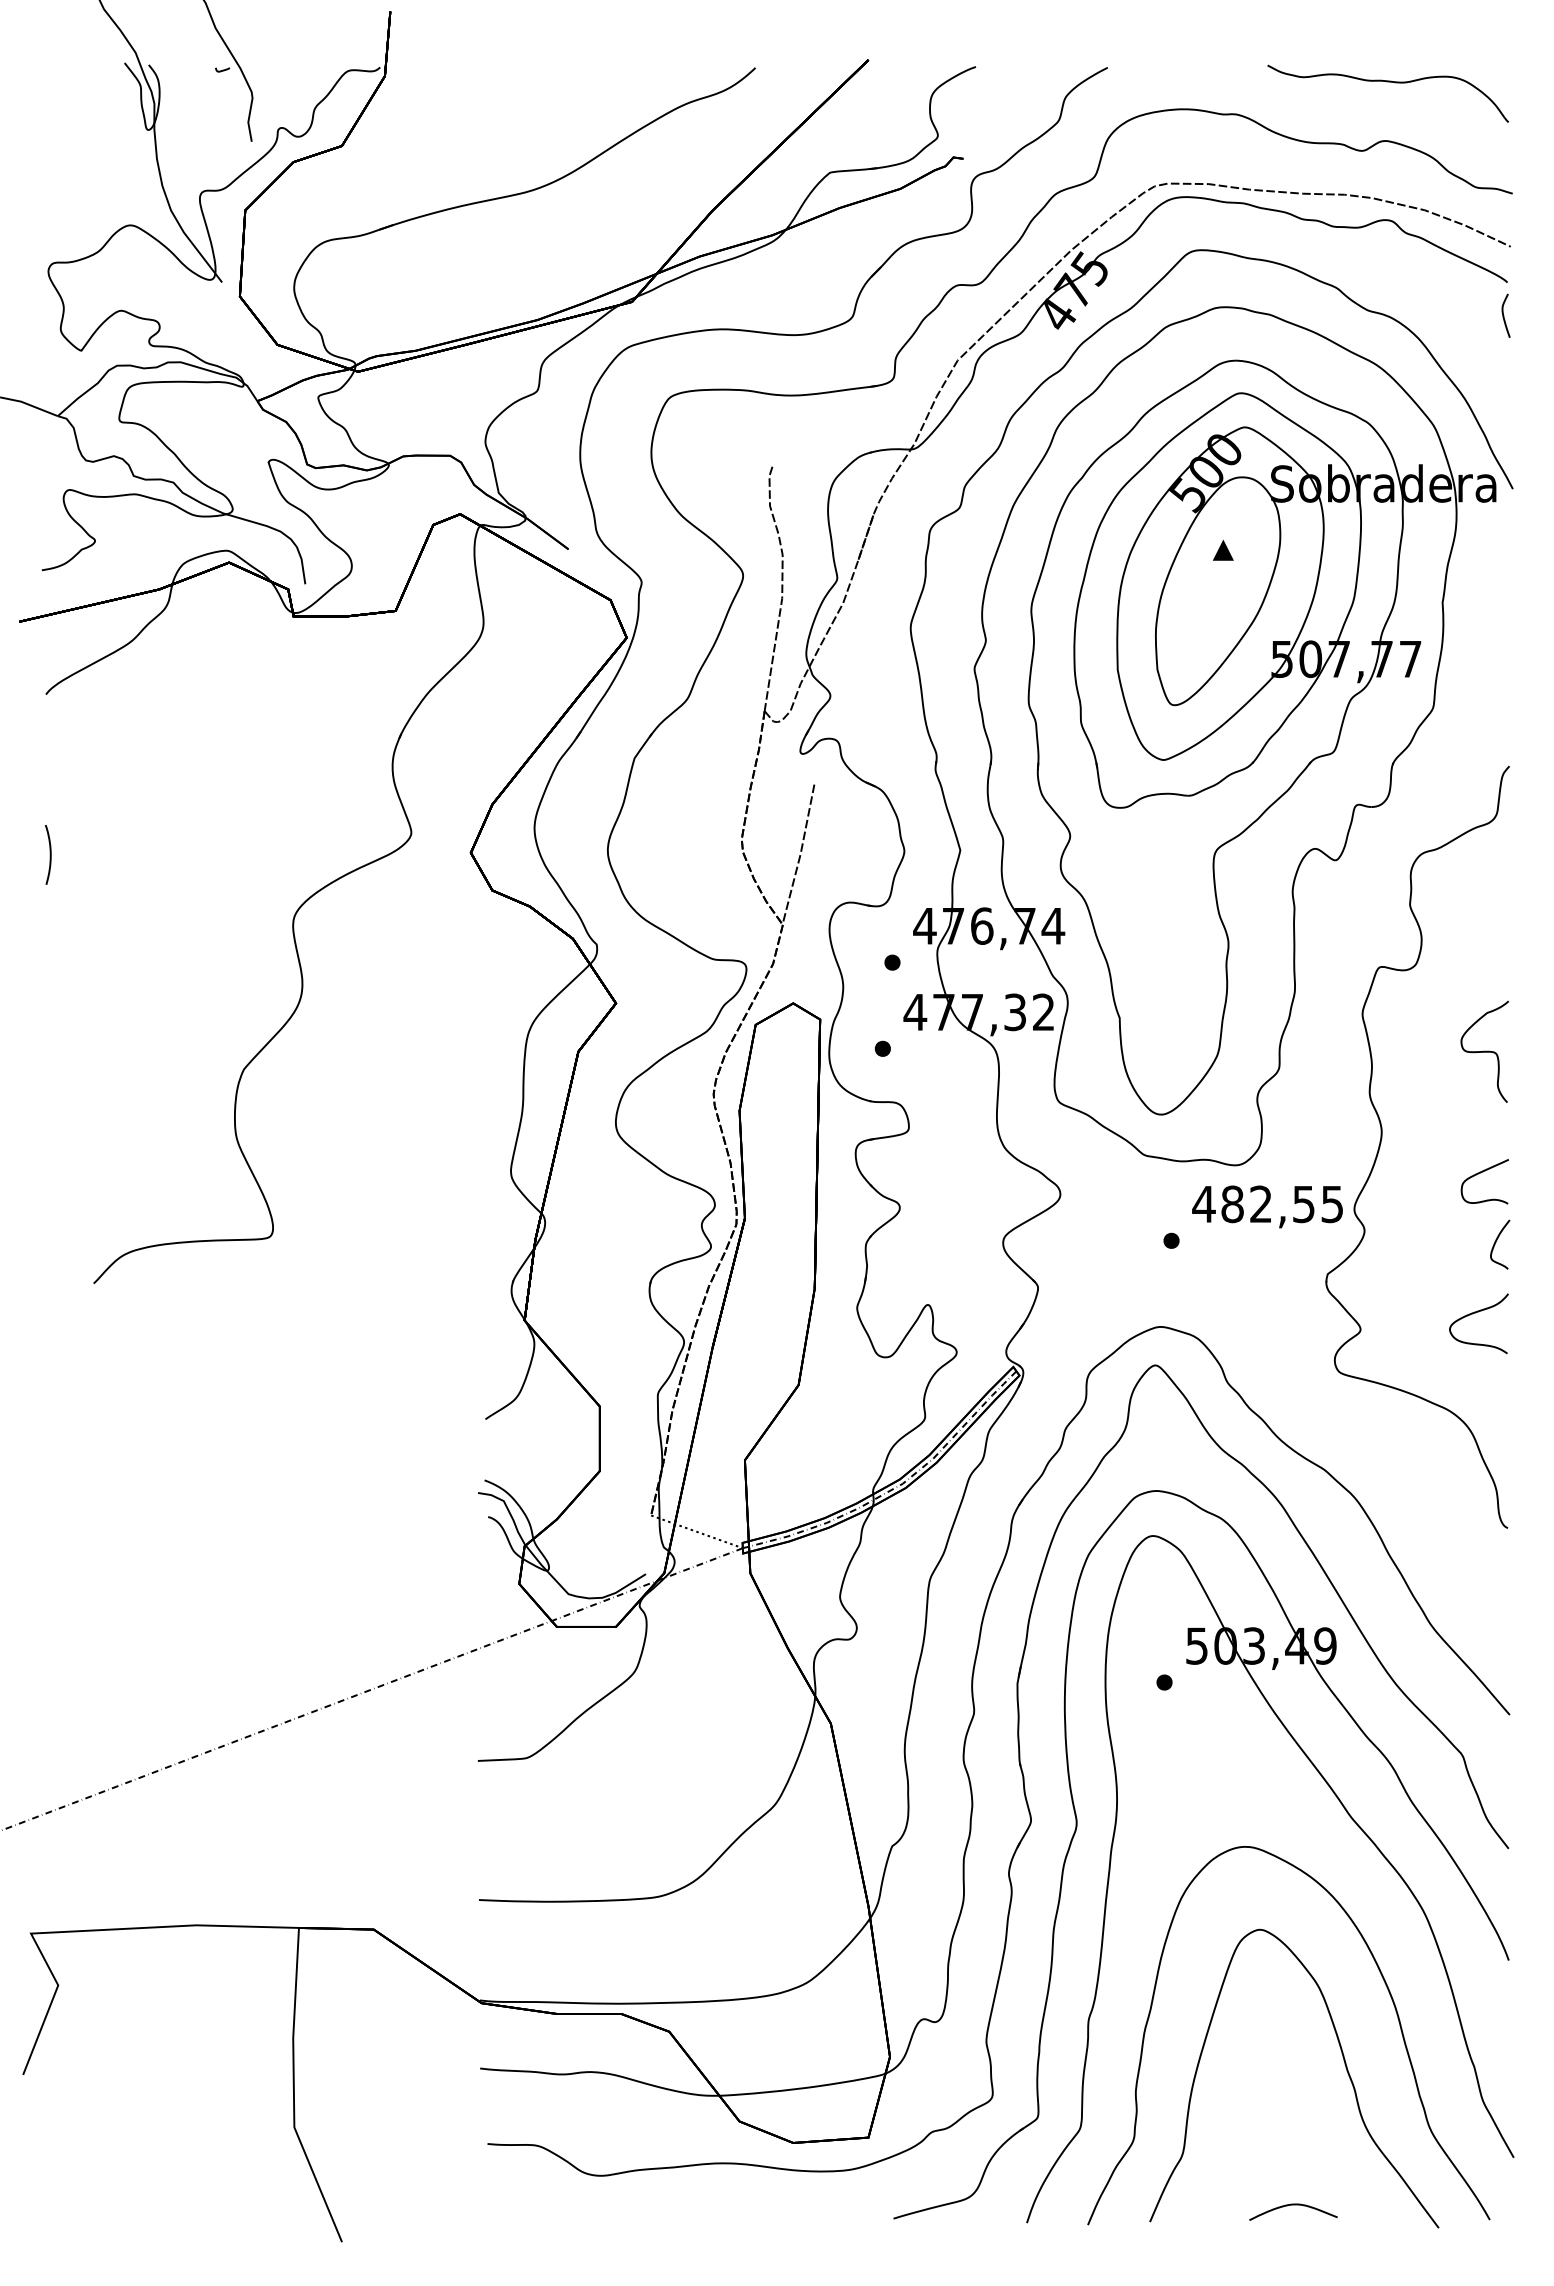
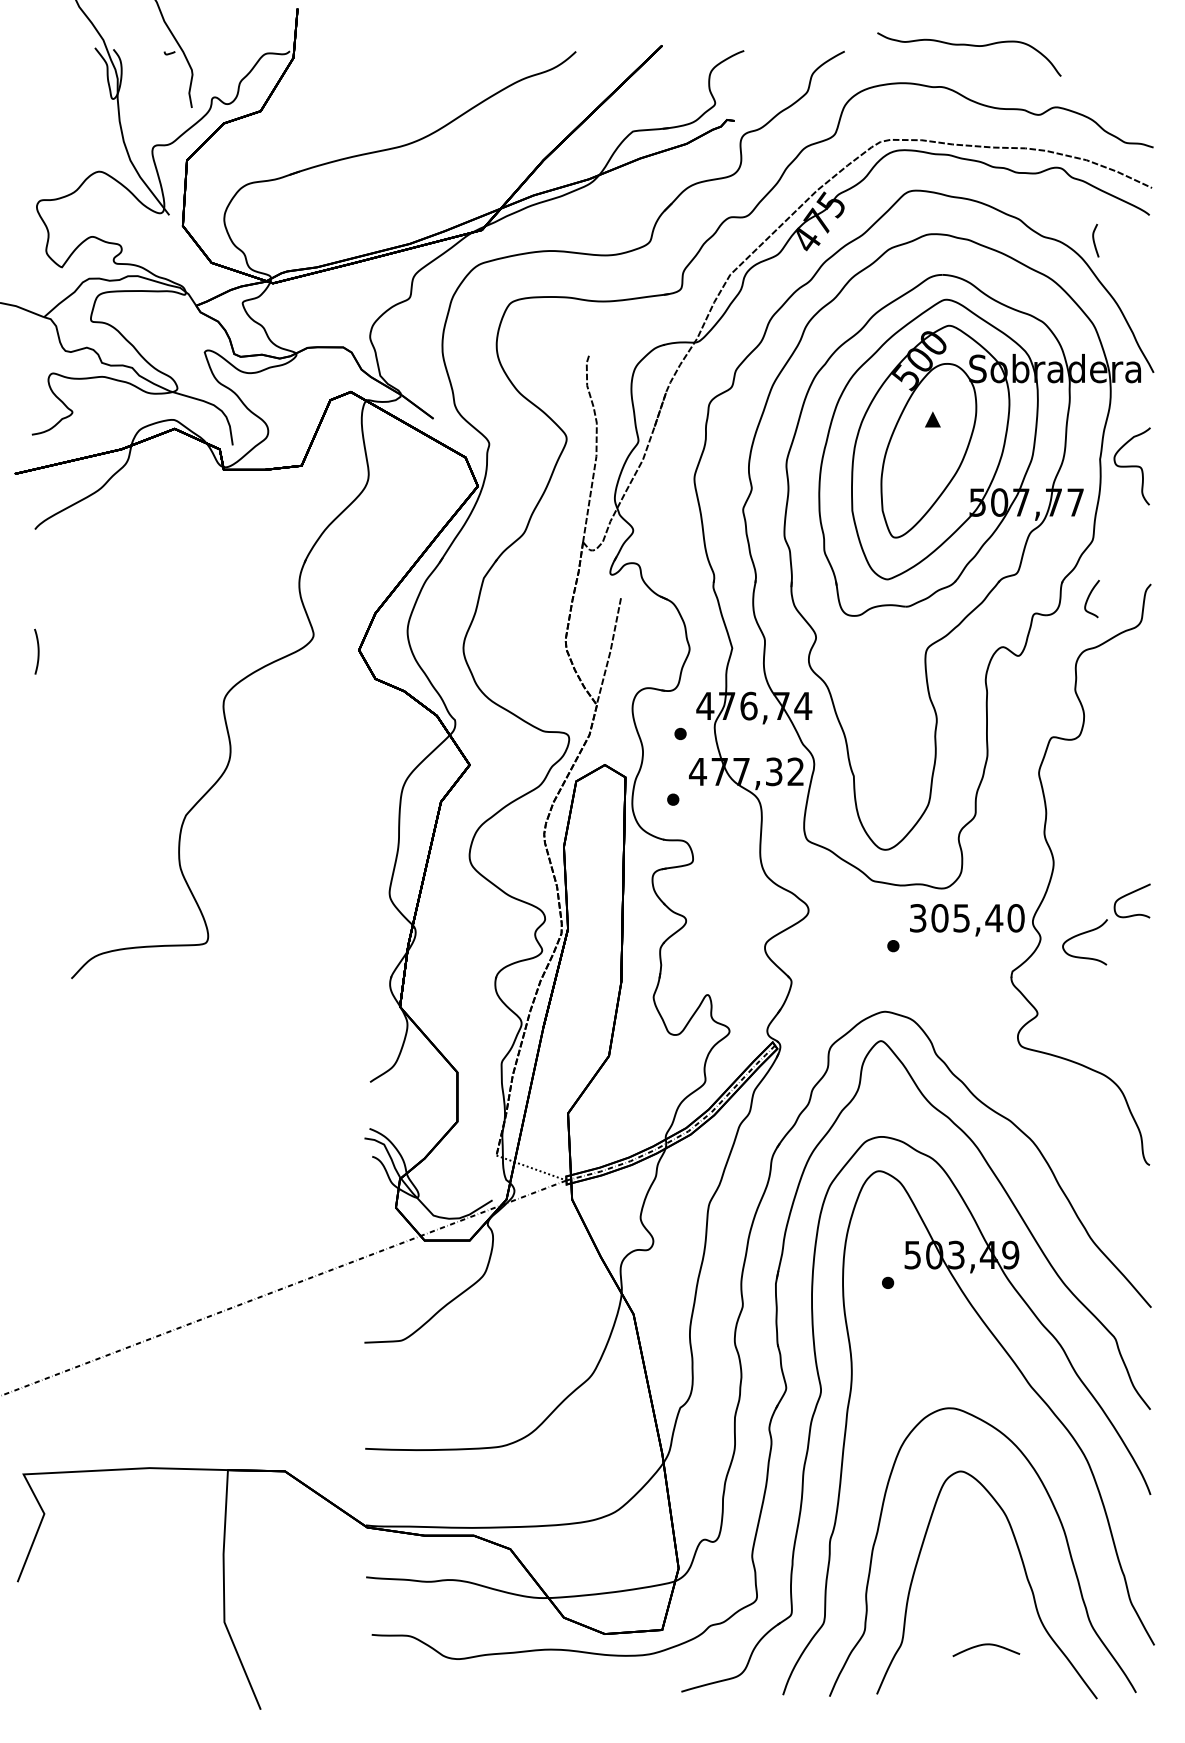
curve: (1387, 82) -> (968, 45), moved
curve: (1504, 315) -> (1094, 240), moved
curve: (1484, 1051) -> (1132, 466), moved
text: (1267, 1204) -> (966, 918), 482,55 -> 305,40
curve: (1496, 1242) -> (1089, 597), moved
curve: (1475, 1313) -> (1082, 934), moved
curve: (1293, 2205) -> (986, 1645), moved

